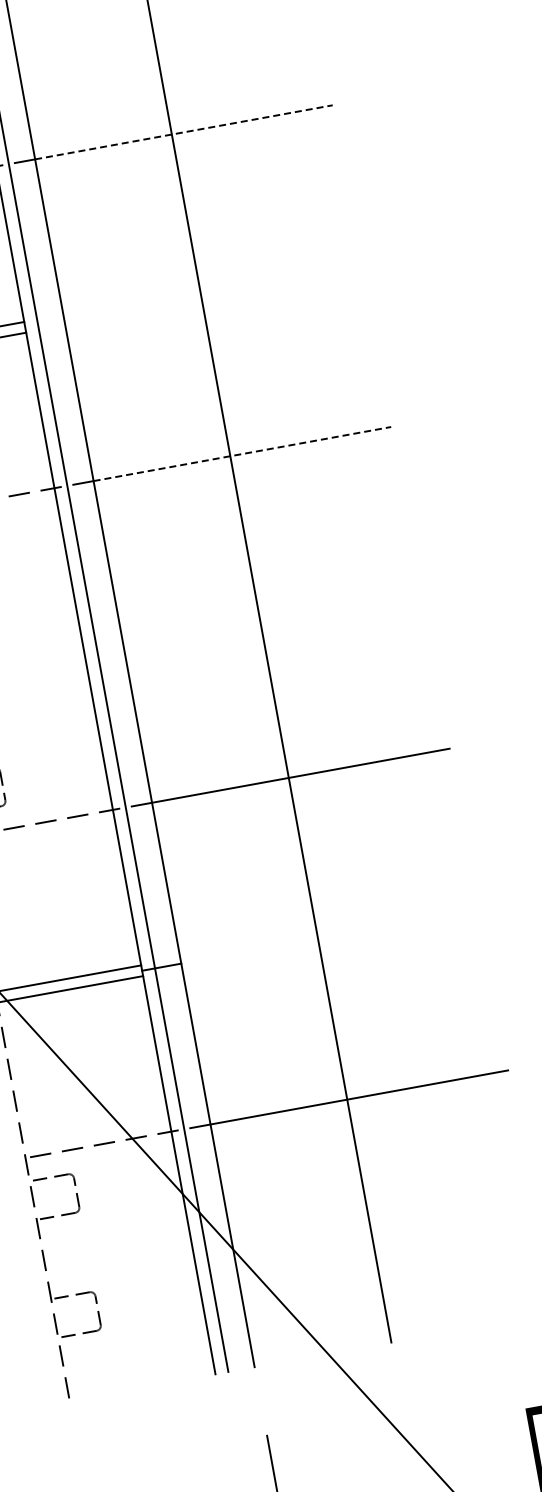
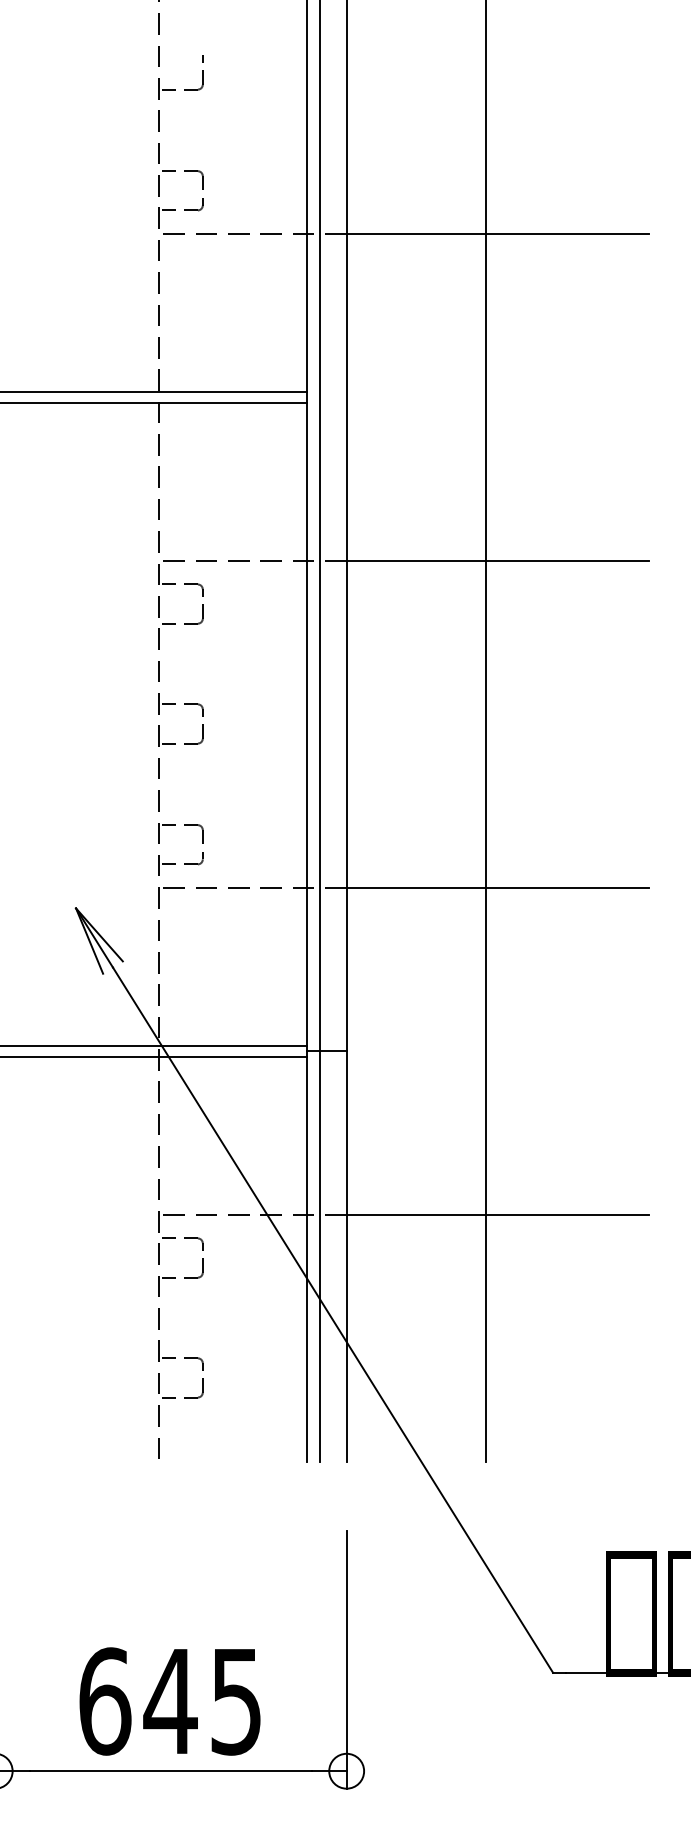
line: (184, 131) -> (498, 233), dashed -> solid
line: (242, 453) -> (498, 560), dashed -> solid

